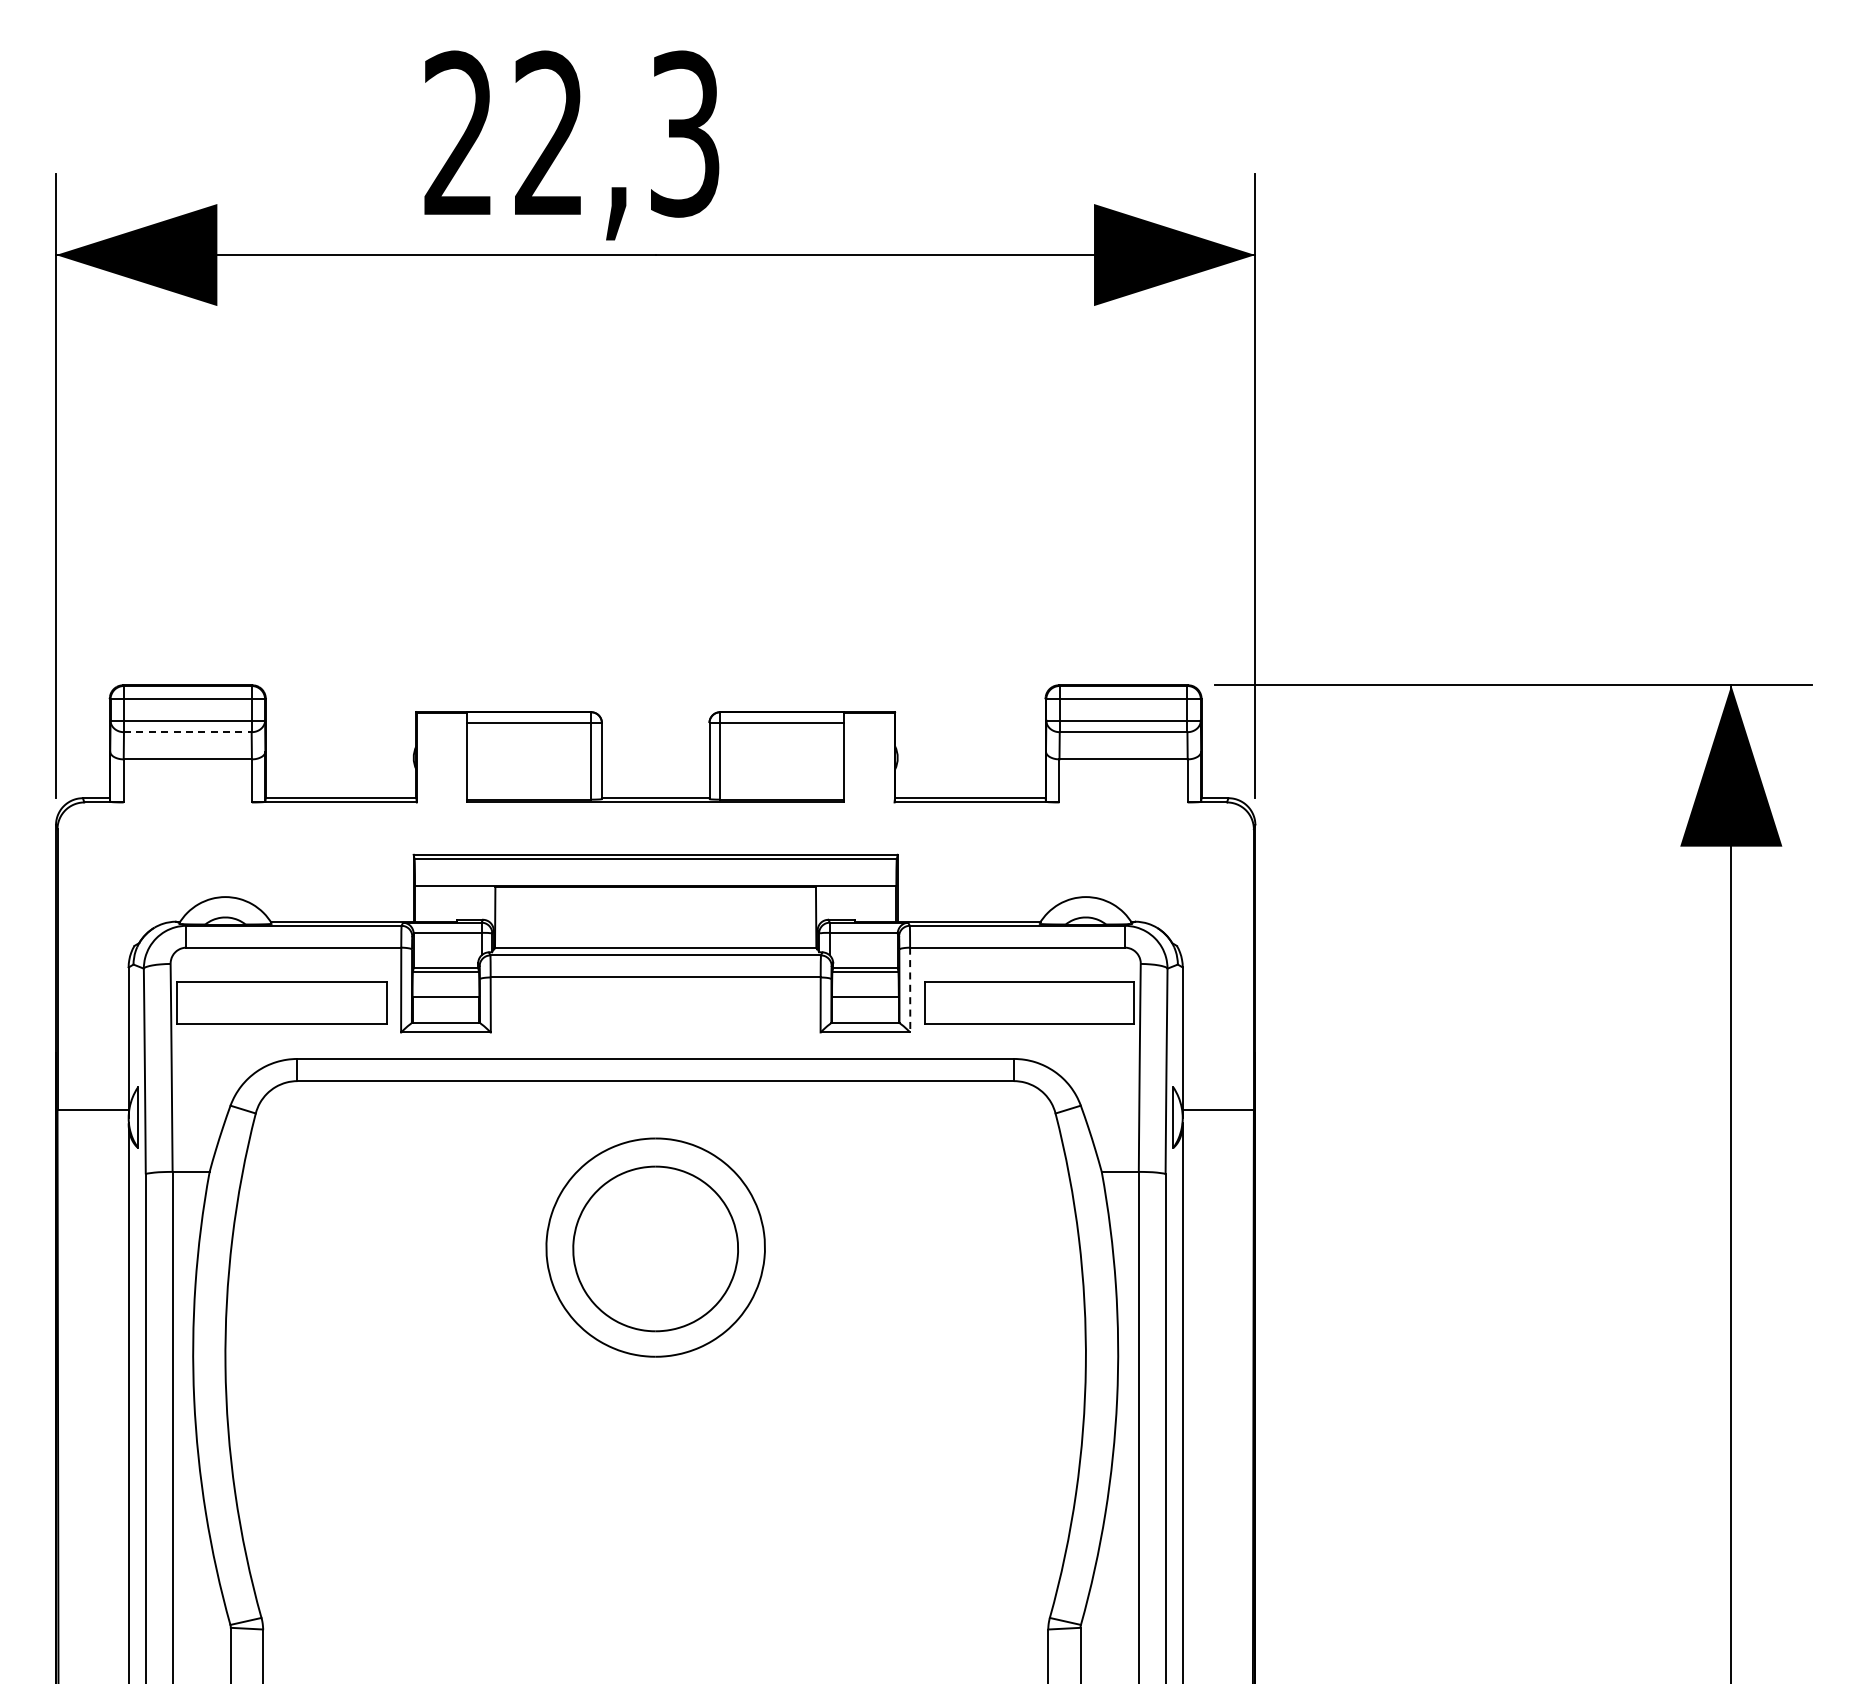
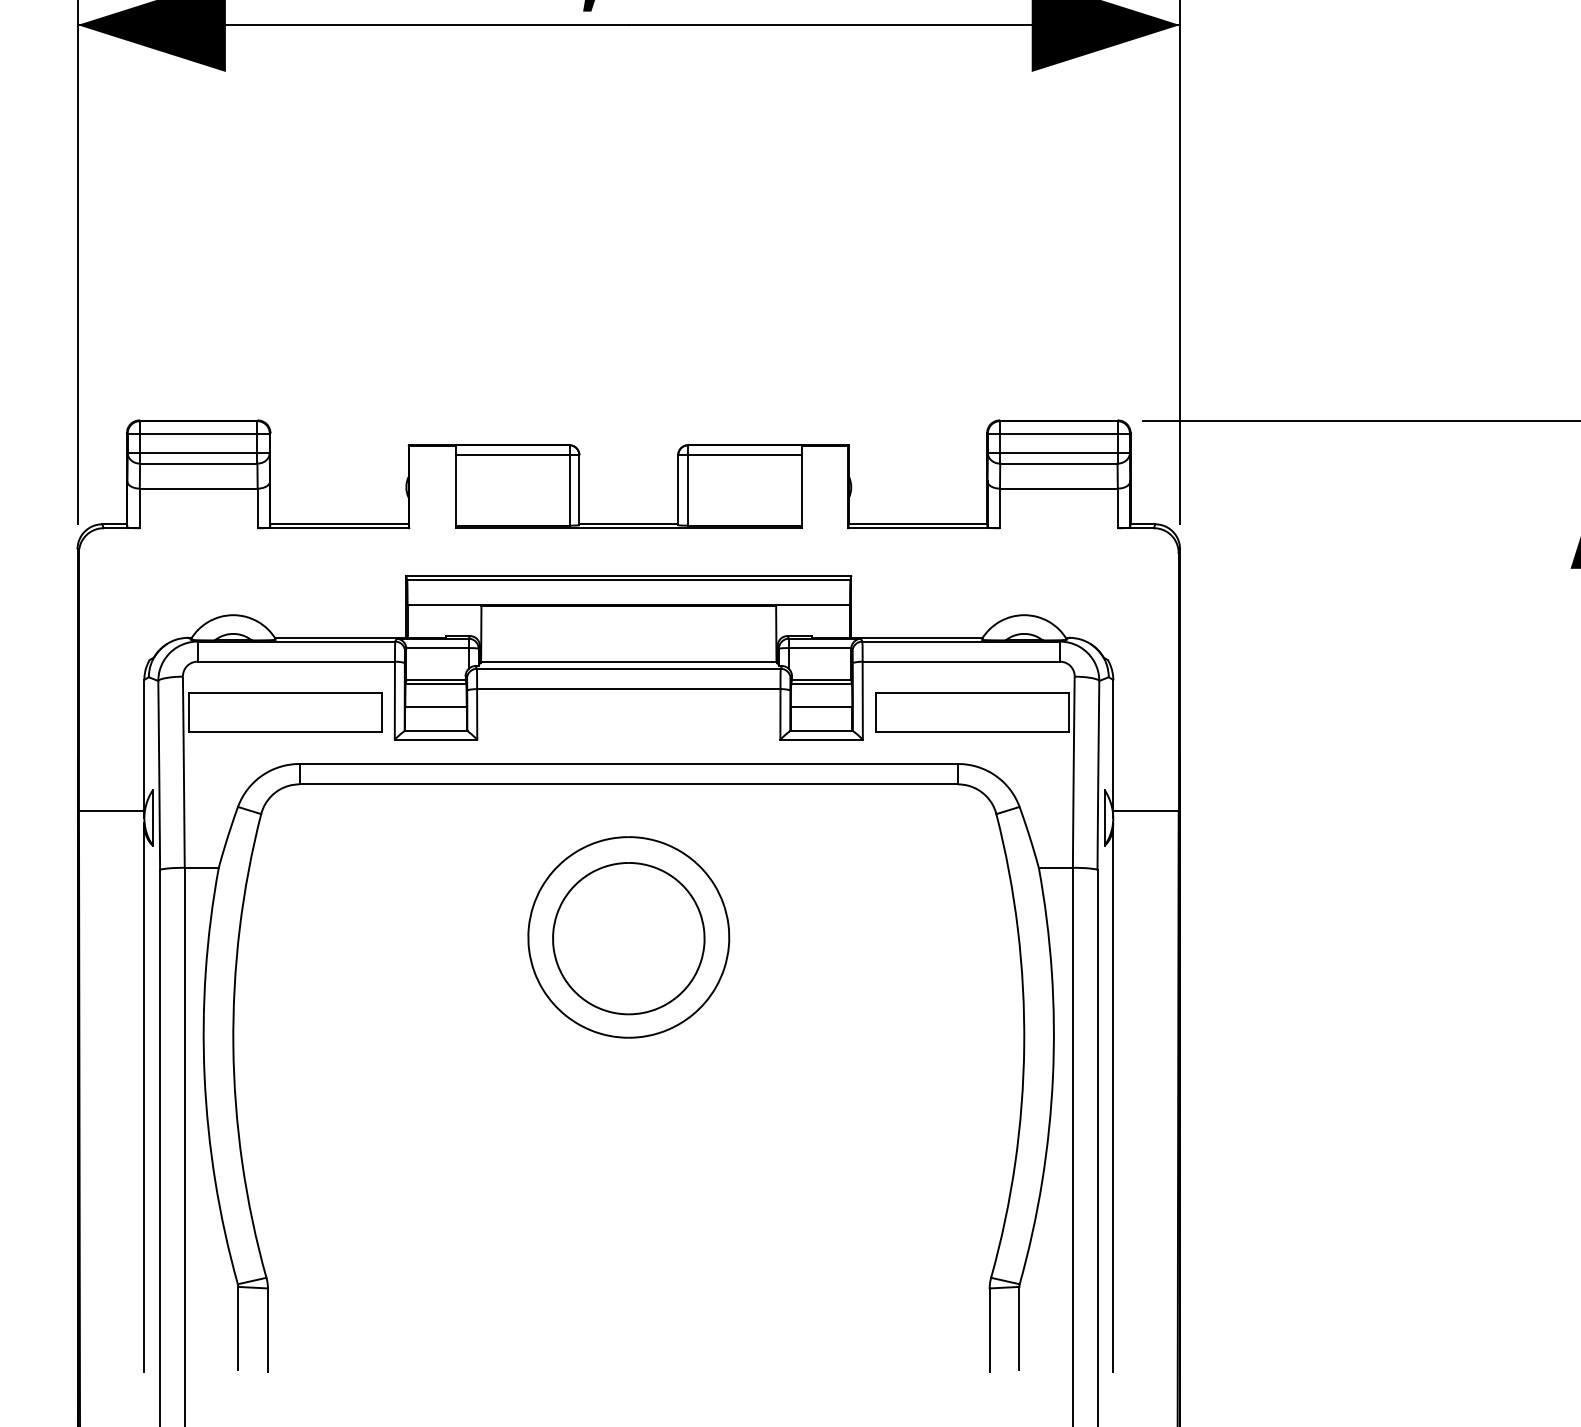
line: (187, 732) -> (198, 463), dashed -> solid
line: (910, 990) -> (863, 701), dashed -> solid

